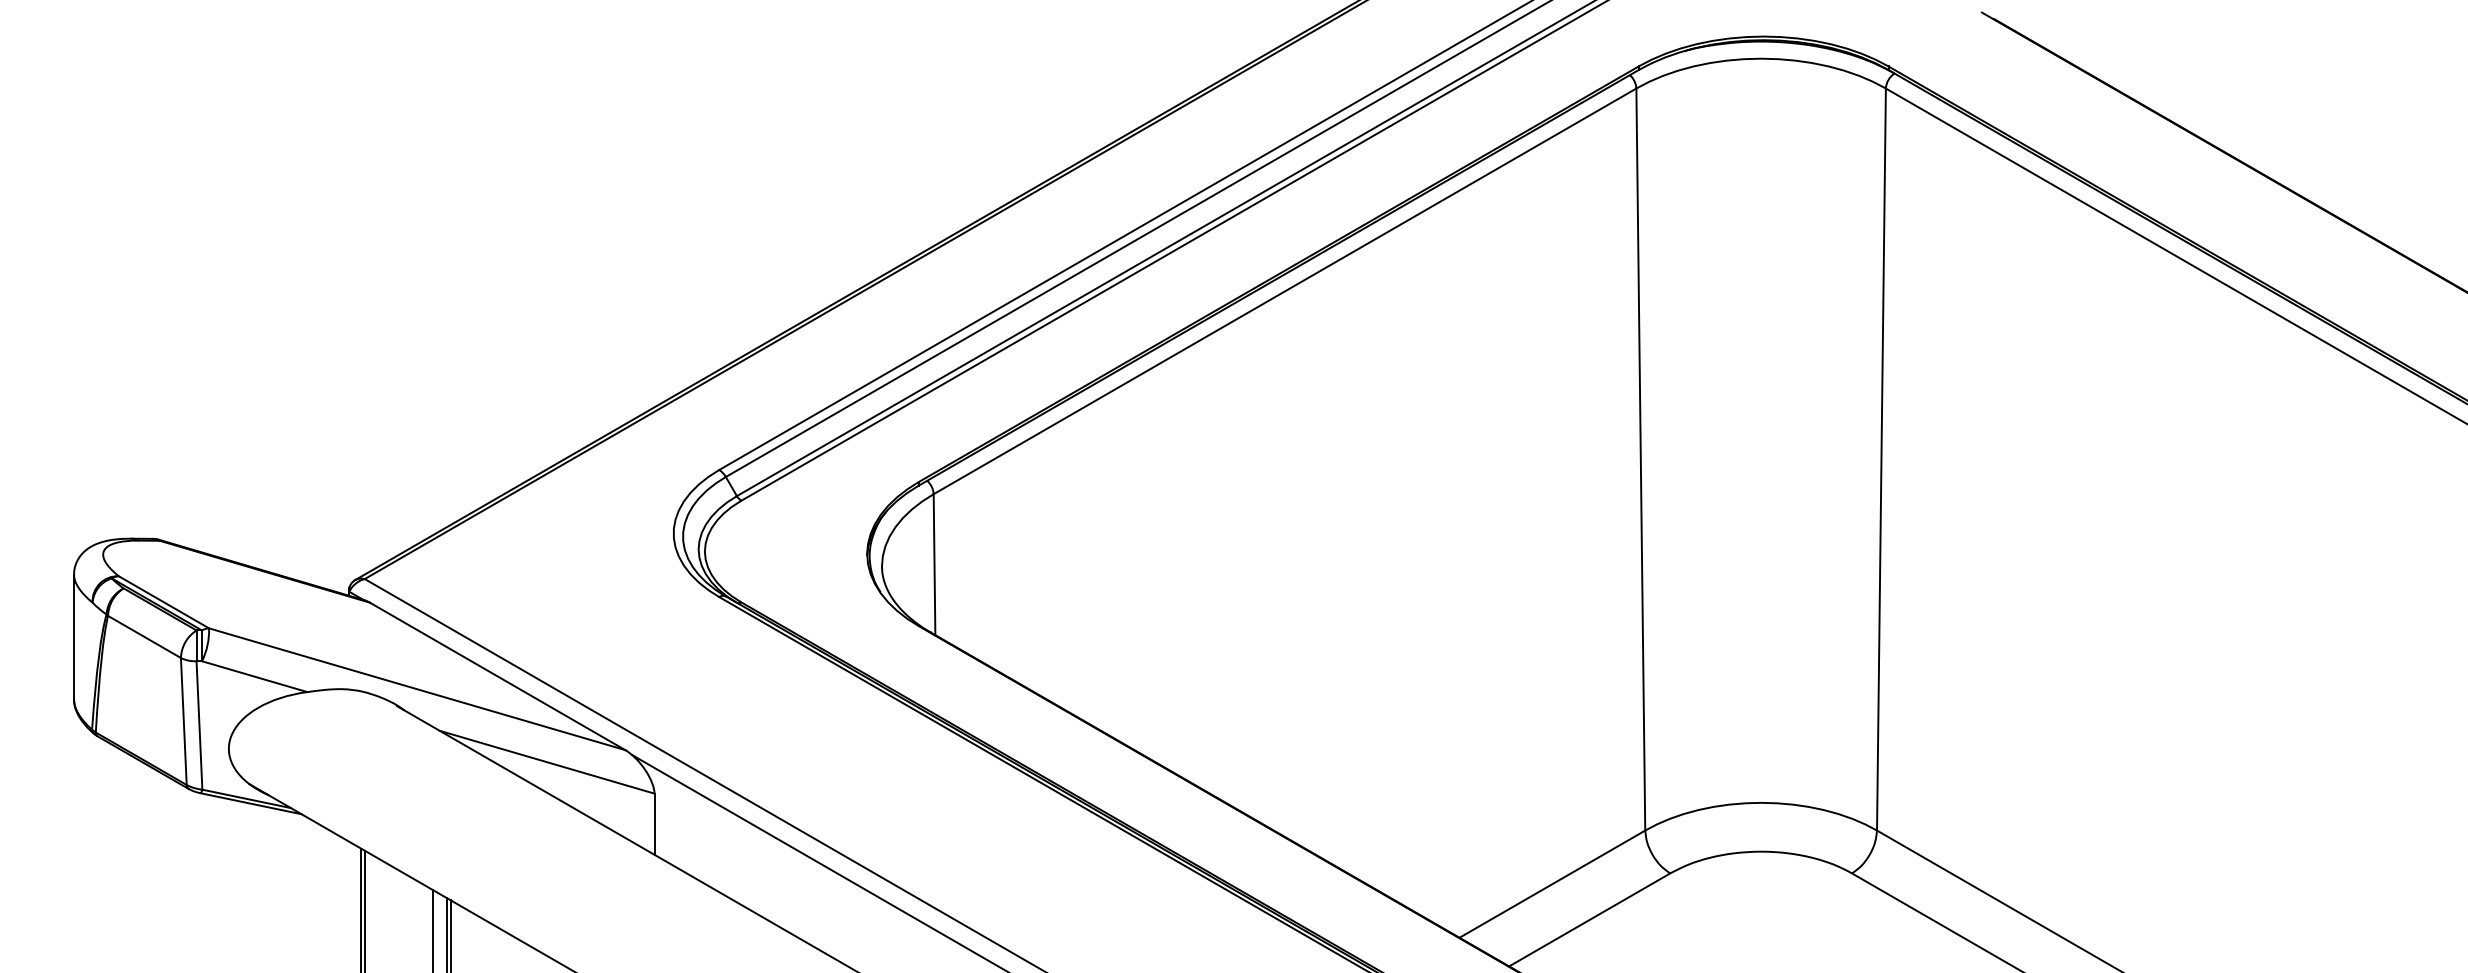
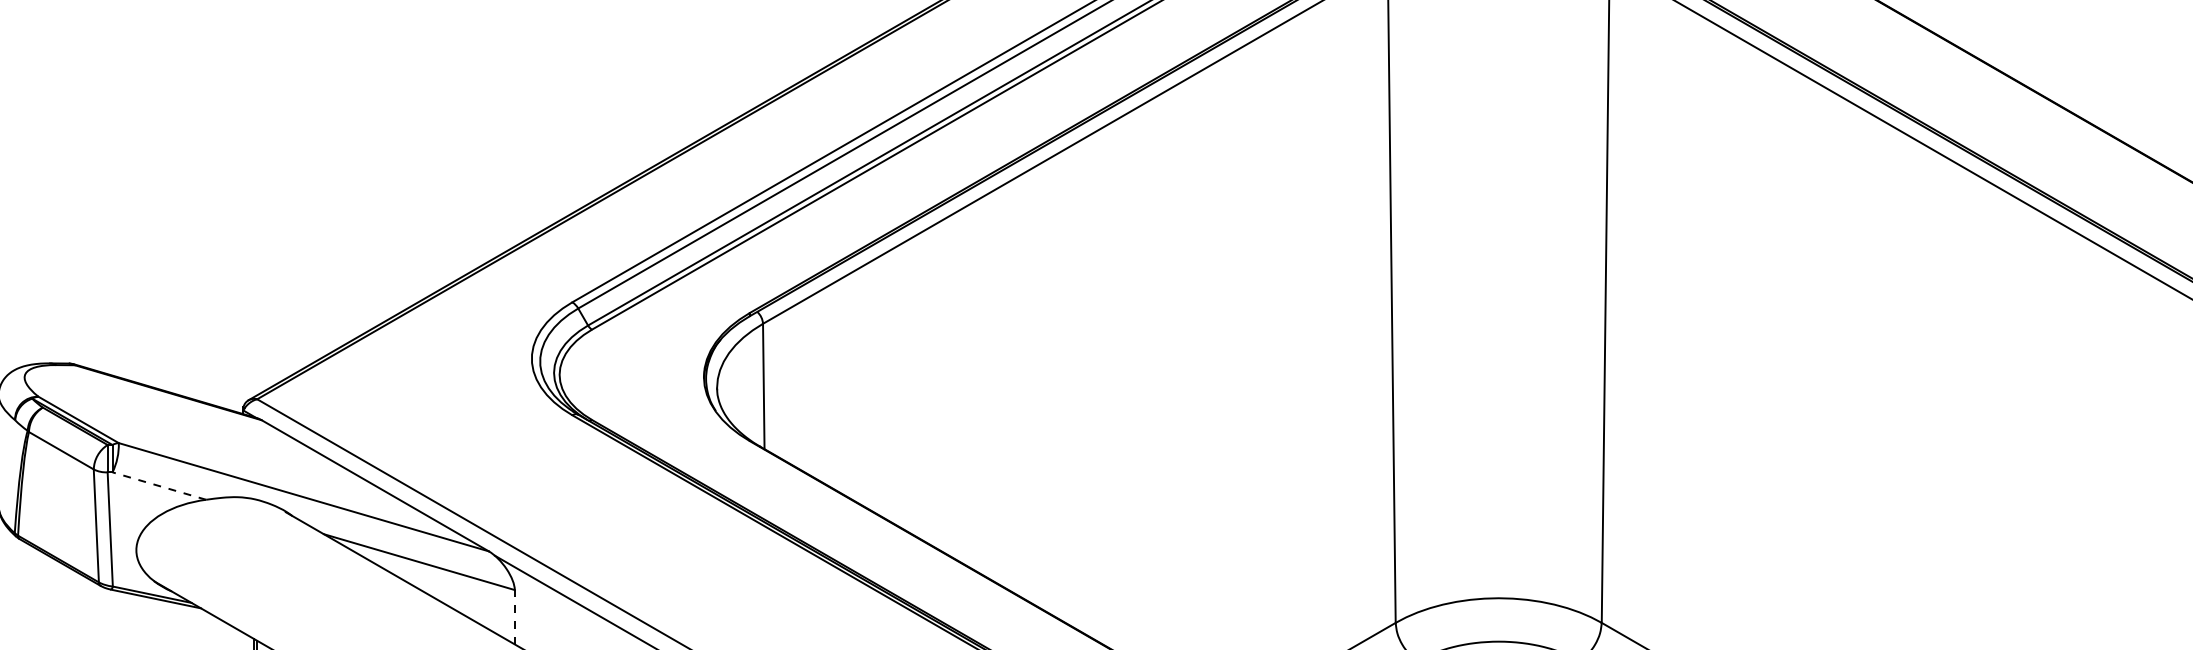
line: (254, 676) -> (159, 485), solid -> dashed
line: (654, 824) -> (514, 617), solid -> dashed

